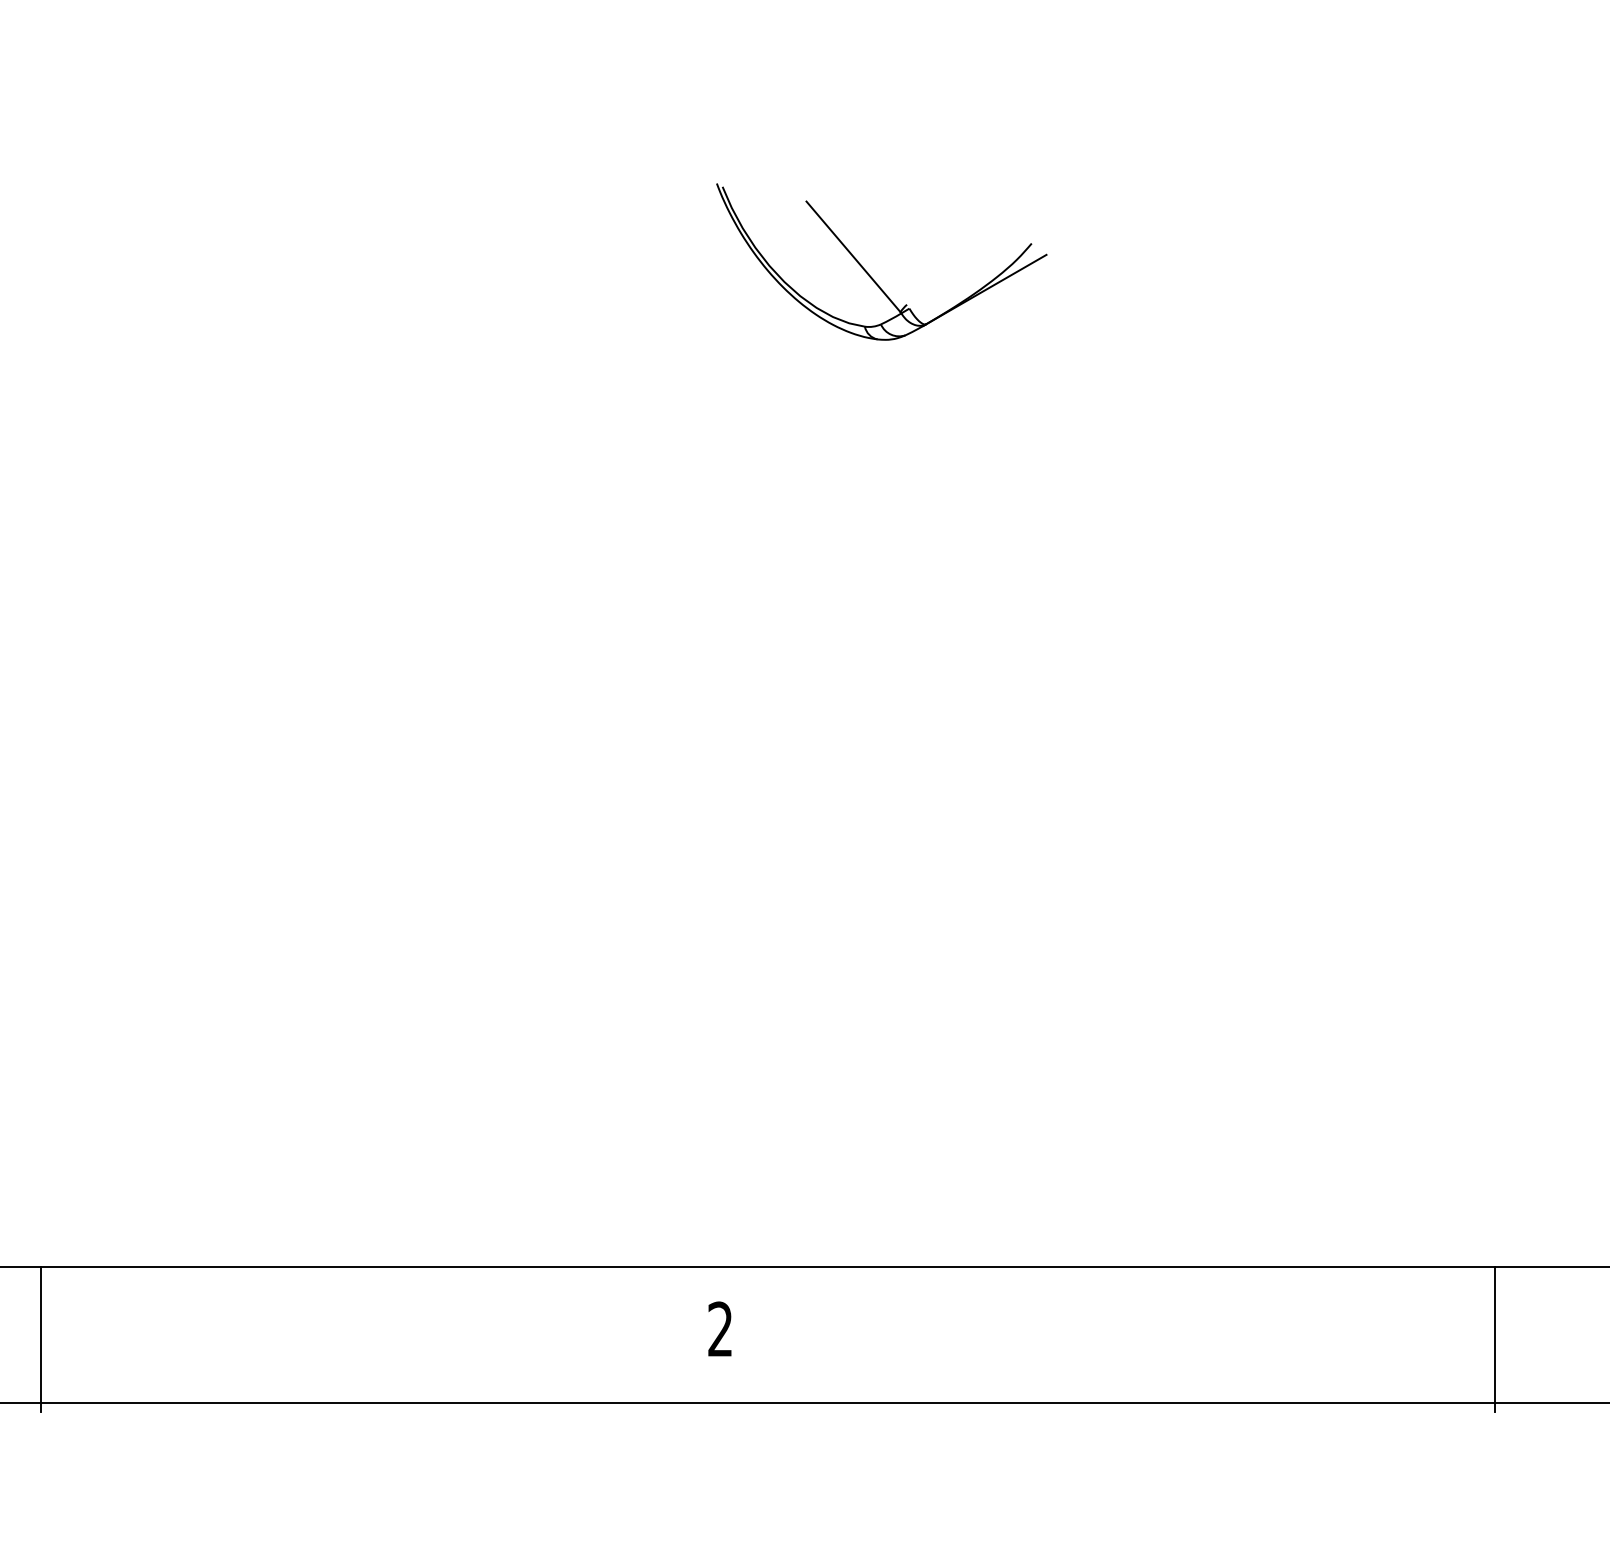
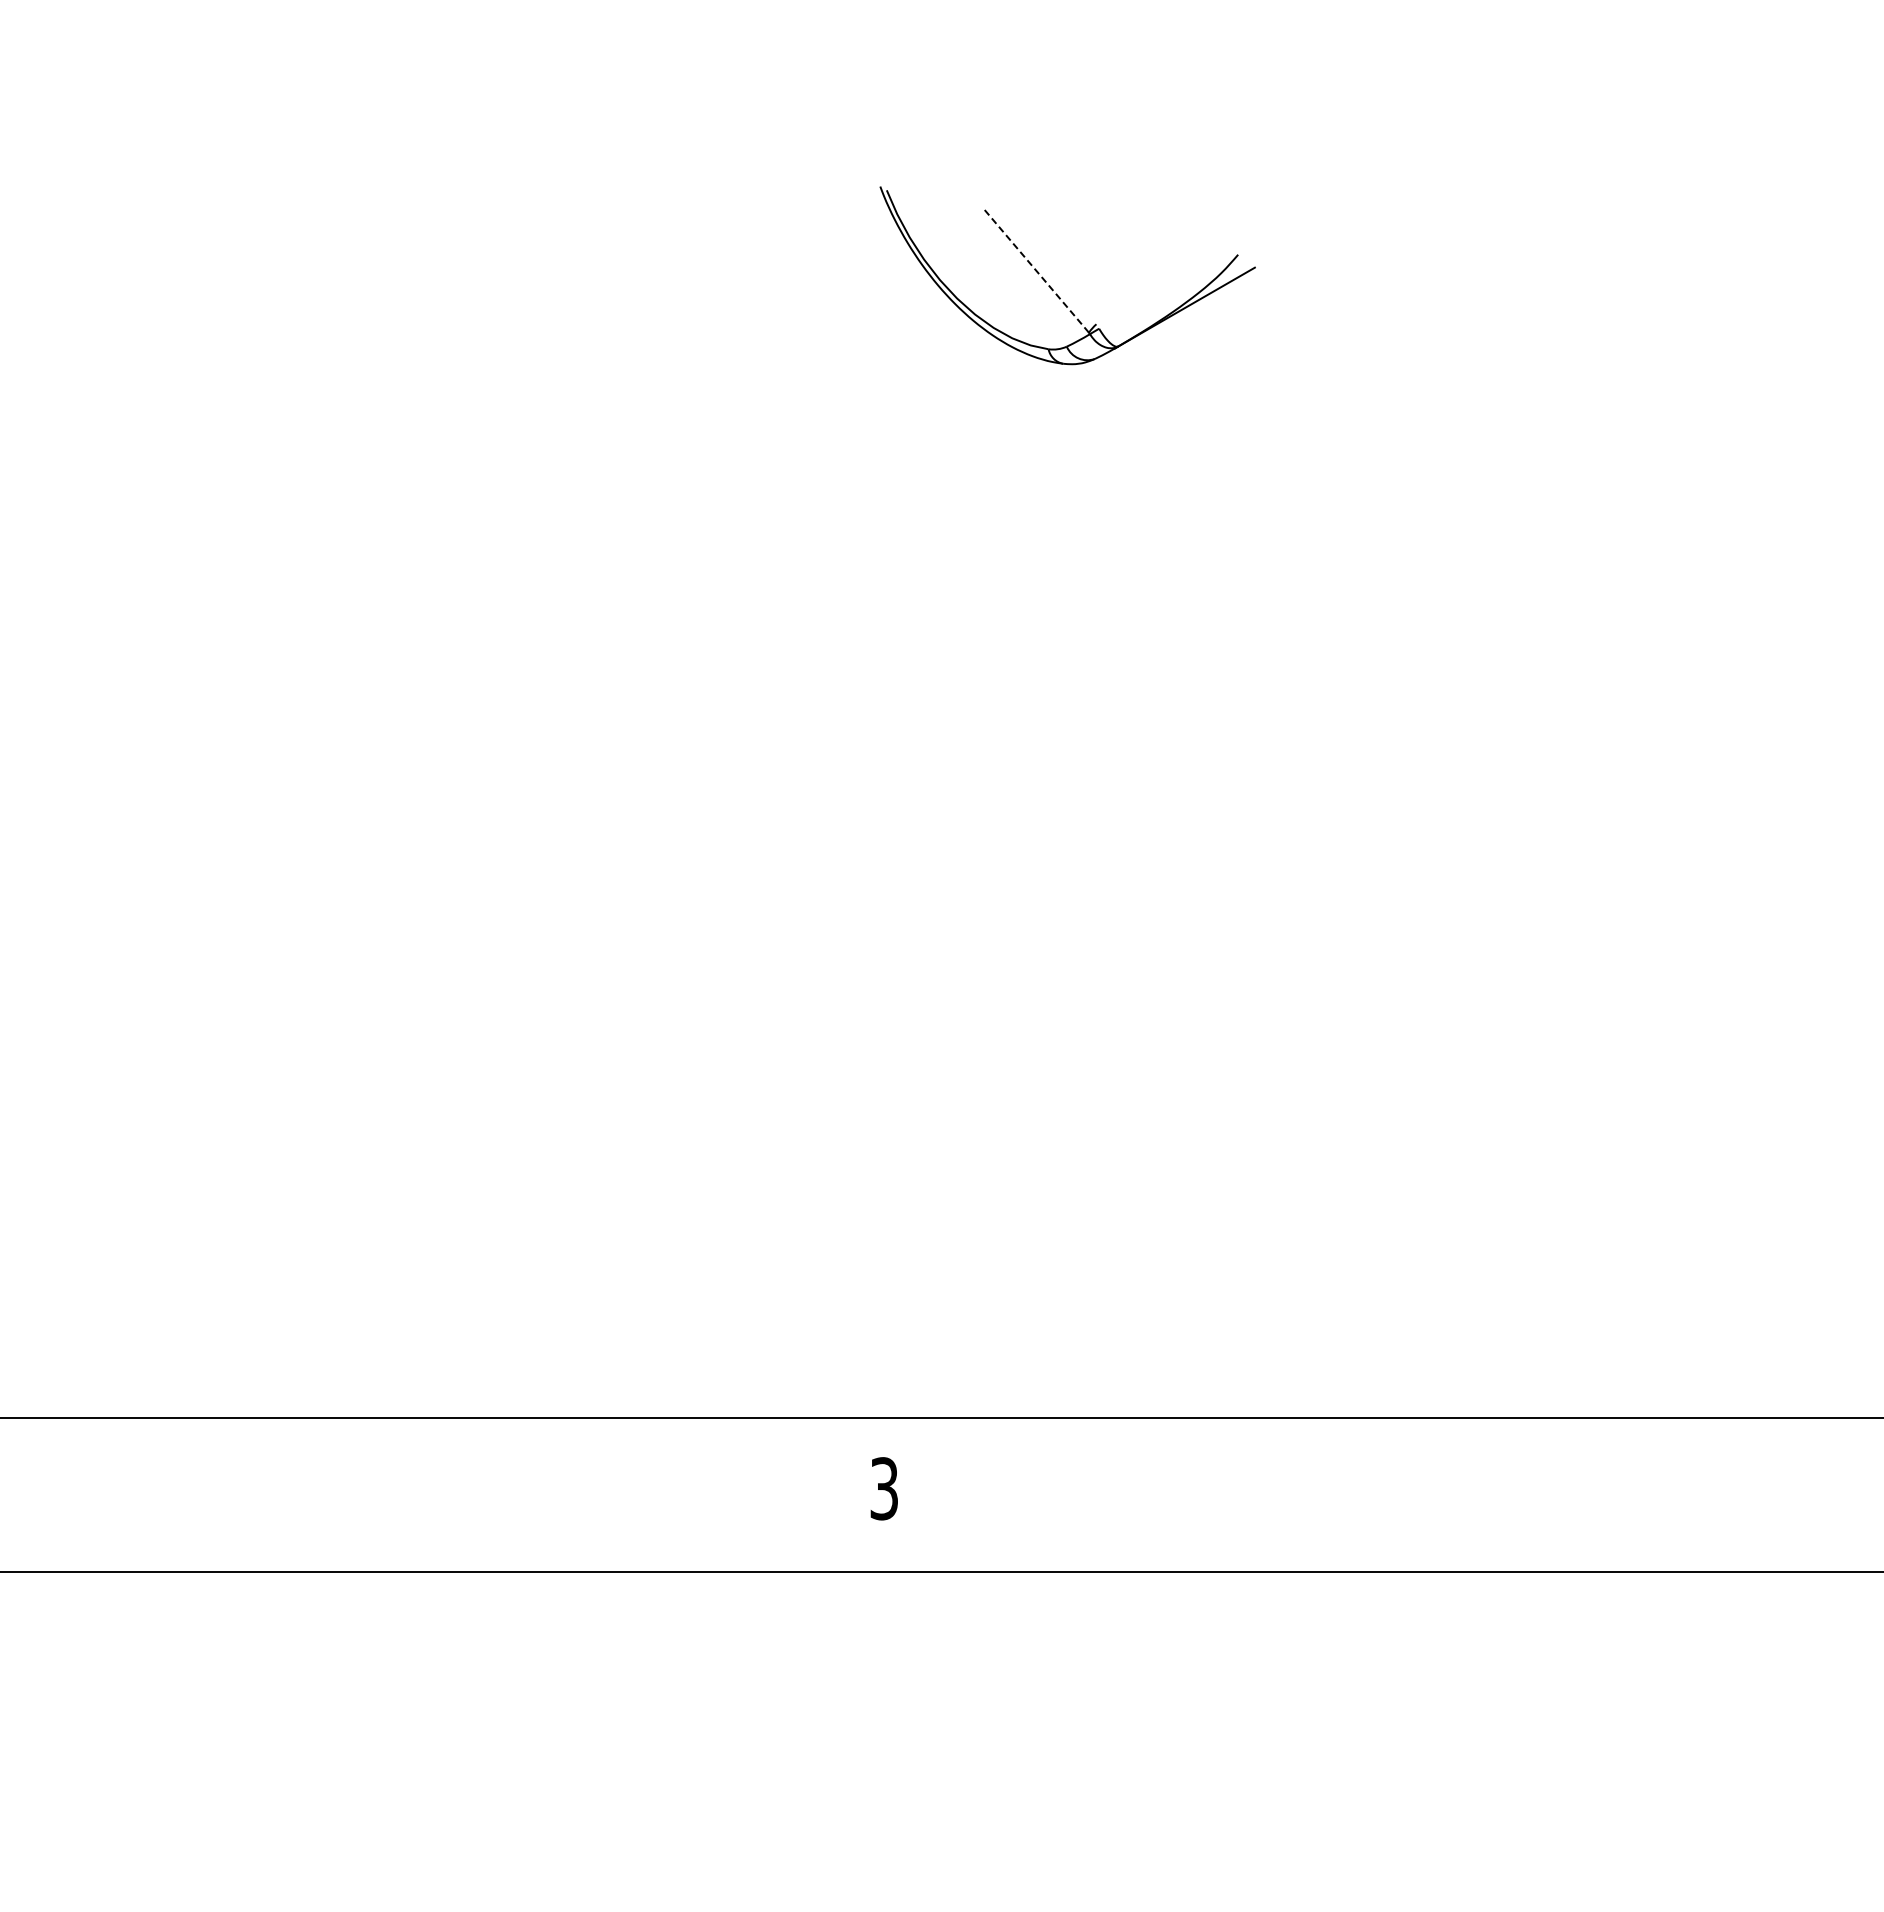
line: (853, 256) -> (1035, 269), solid -> dashed
text: (719, 1329) -> (883, 1488), 2 -> 3
line: (40, 1339) -> (111, 1500), removed
line: (1495, 1339) -> (1765, 1500), removed

